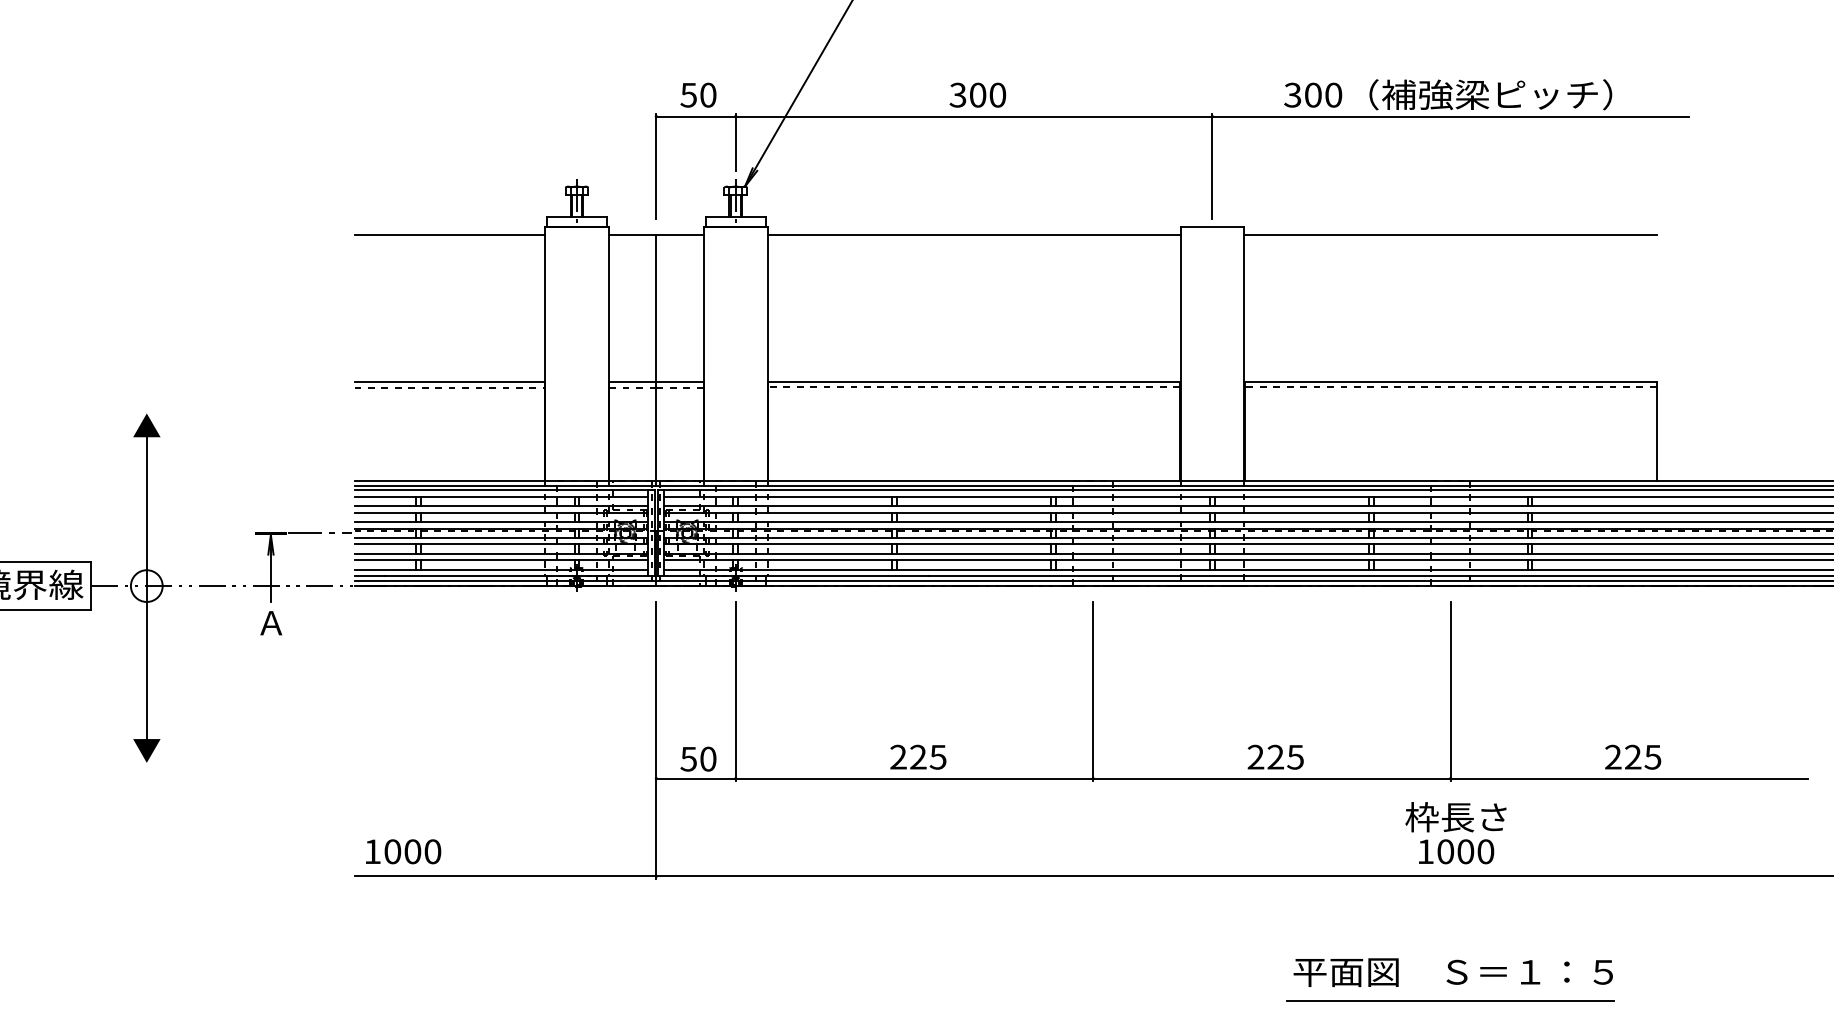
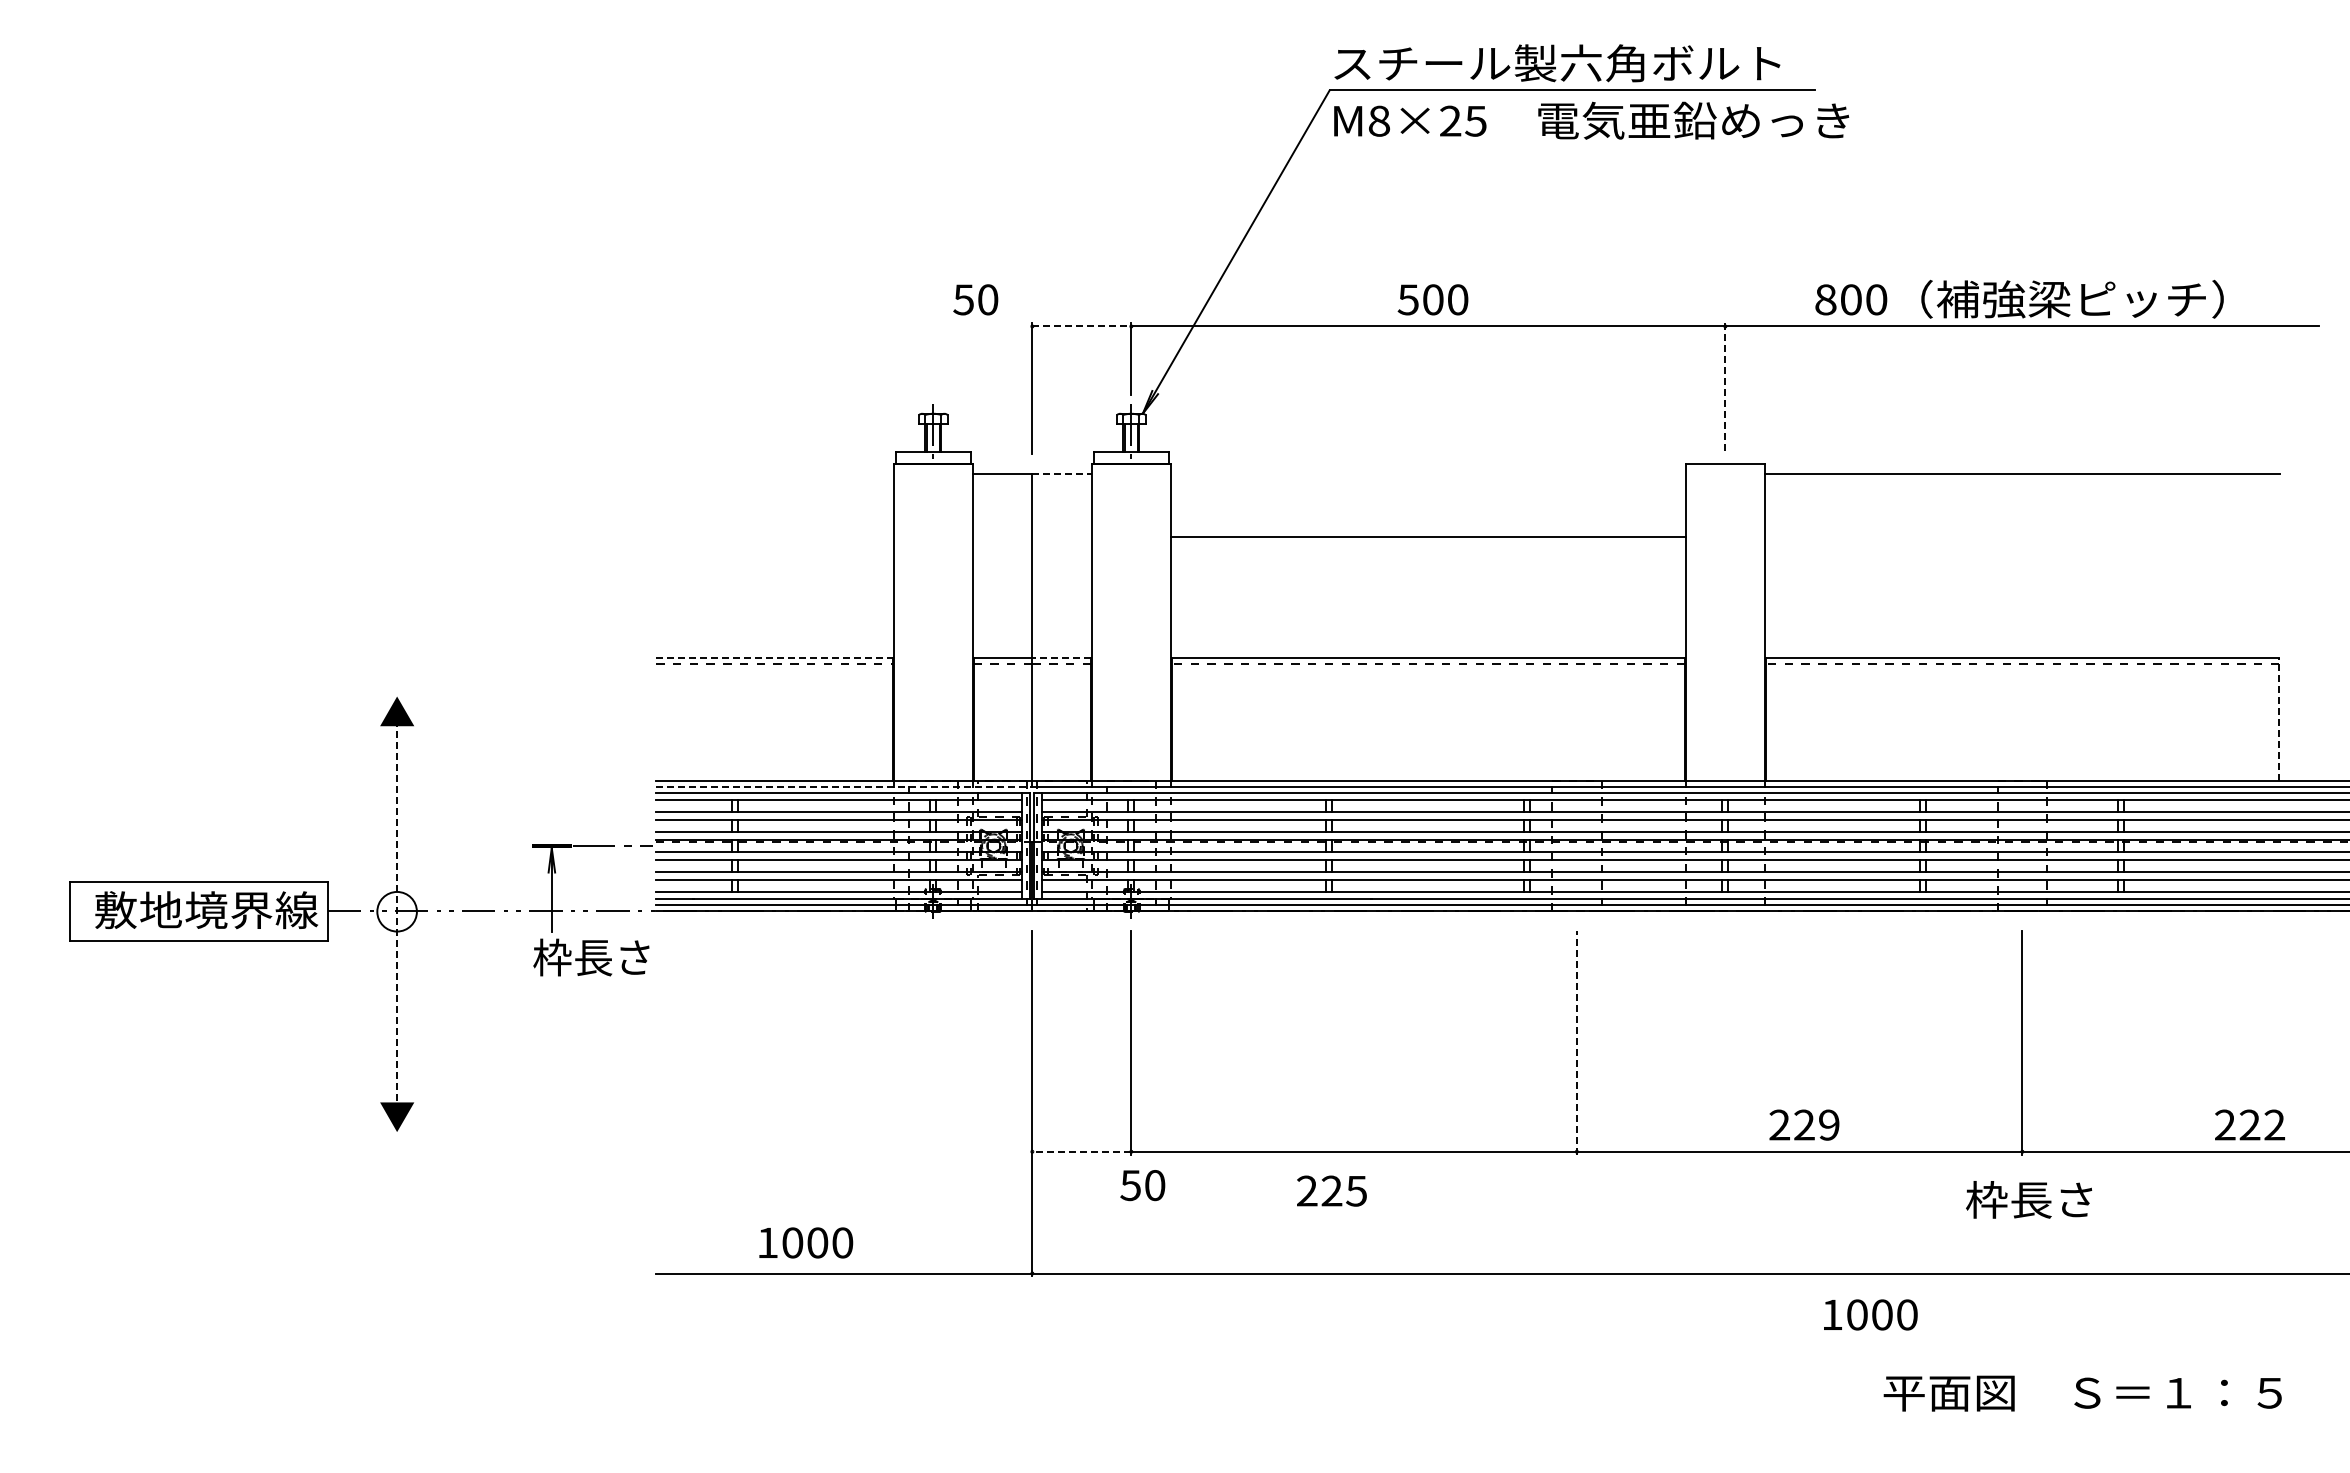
text: (698, 94) -> (975, 299), moved
text: (958, 94) -> (1408, 299), 300 -> 500
text: (1292, 94) -> (1825, 299), 300 -> 800
line: (695, 116) -> (1081, 326), solid -> dashed
line: (1212, 167) -> (1725, 389), solid -> dashed
line: (449, 234) -> (774, 473), removed
line: (680, 234) -> (1062, 473), solid -> dashed
line: (973, 234) -> (1427, 536), moved
line: (449, 382) -> (774, 657), solid -> dashed
line: (679, 382) -> (1061, 657), solid -> dashed
line: (1656, 431) -> (2279, 718), solid -> dashed
line: (505, 485) -> (844, 786), solid -> dashed
line: (147, 587) -> (397, 913), solid -> dashed
text: (302, 622) -> (591, 957), Ａ -> 枠長さ
line: (1092, 690) -> (1576, 1042), solid -> dashed
text: (918, 756) -> (1331, 1190), moved
text: (1295, 756) -> (1828, 1124), 225 -> 229
text: (1652, 756) -> (2274, 1124), 225 -> 222
text: (698, 759) -> (1142, 1185), moved
line: (695, 778) -> (1081, 1151), solid -> dashed
text: (403, 851) -> (806, 1242), moved
text: (1456, 851) -> (1870, 1314), moved
text: (1453, 972) -> (2082, 1393), moved
line: (1450, 1000) -> (2022, 1428), removed

